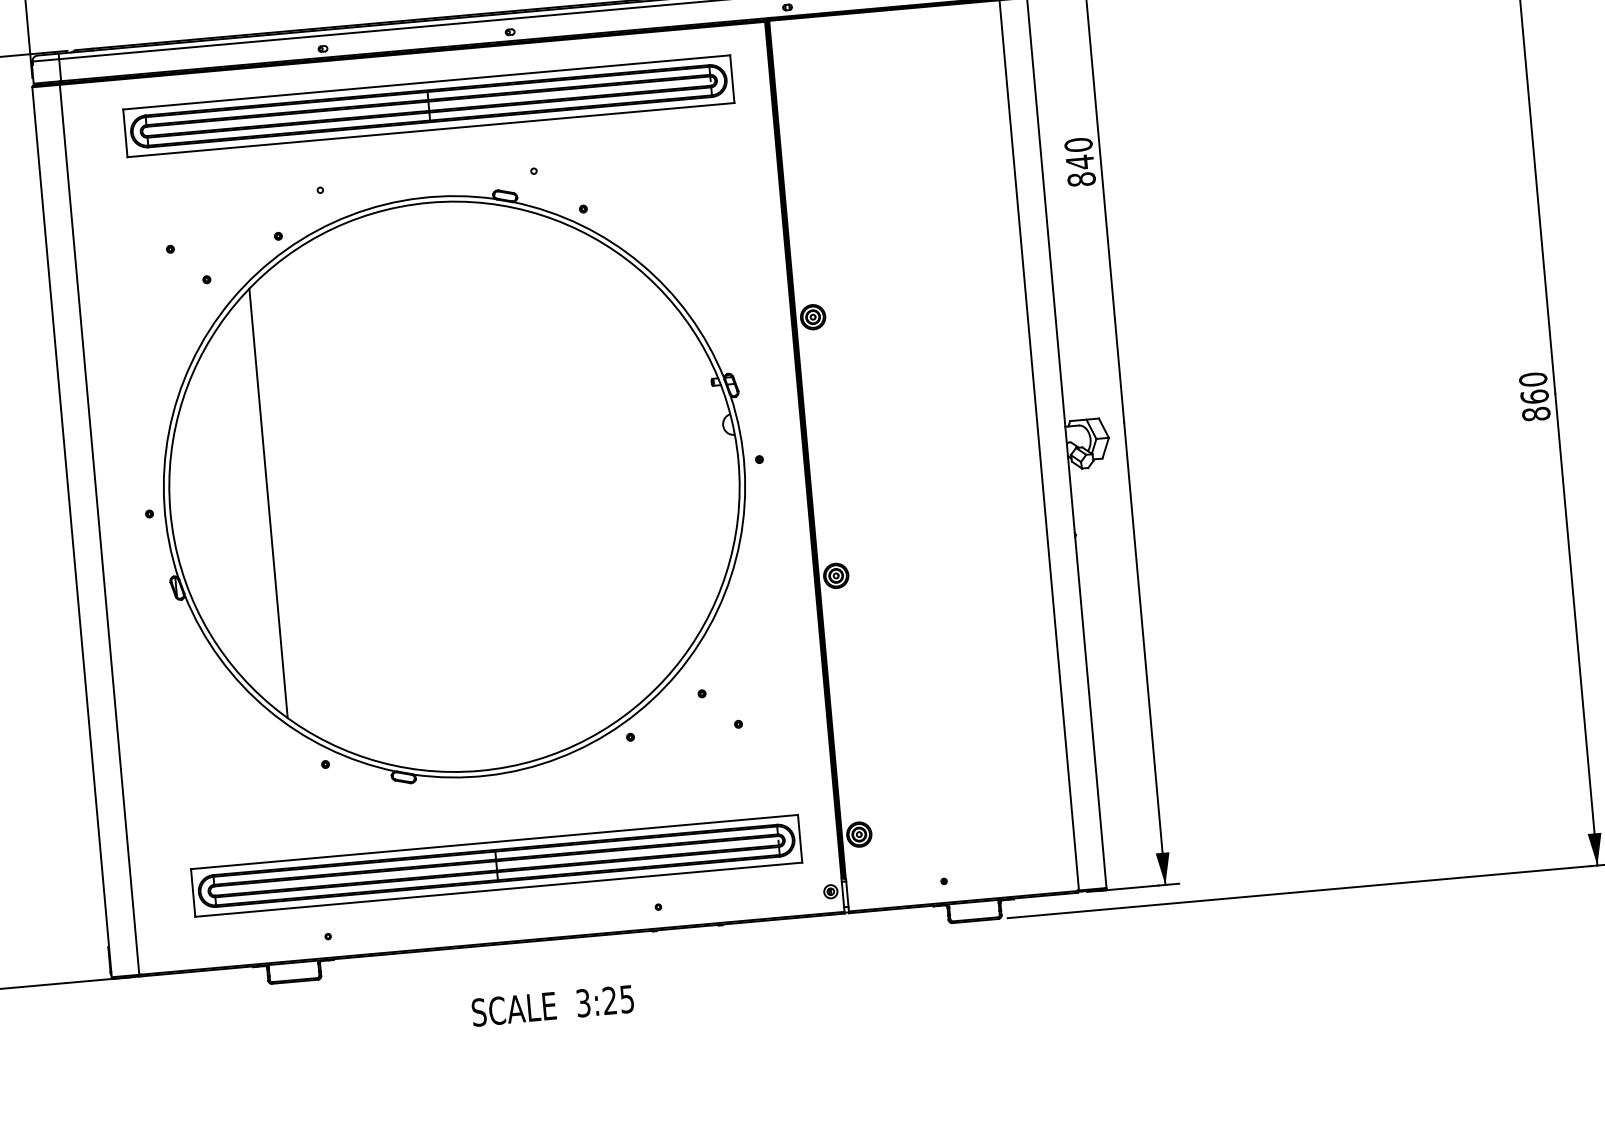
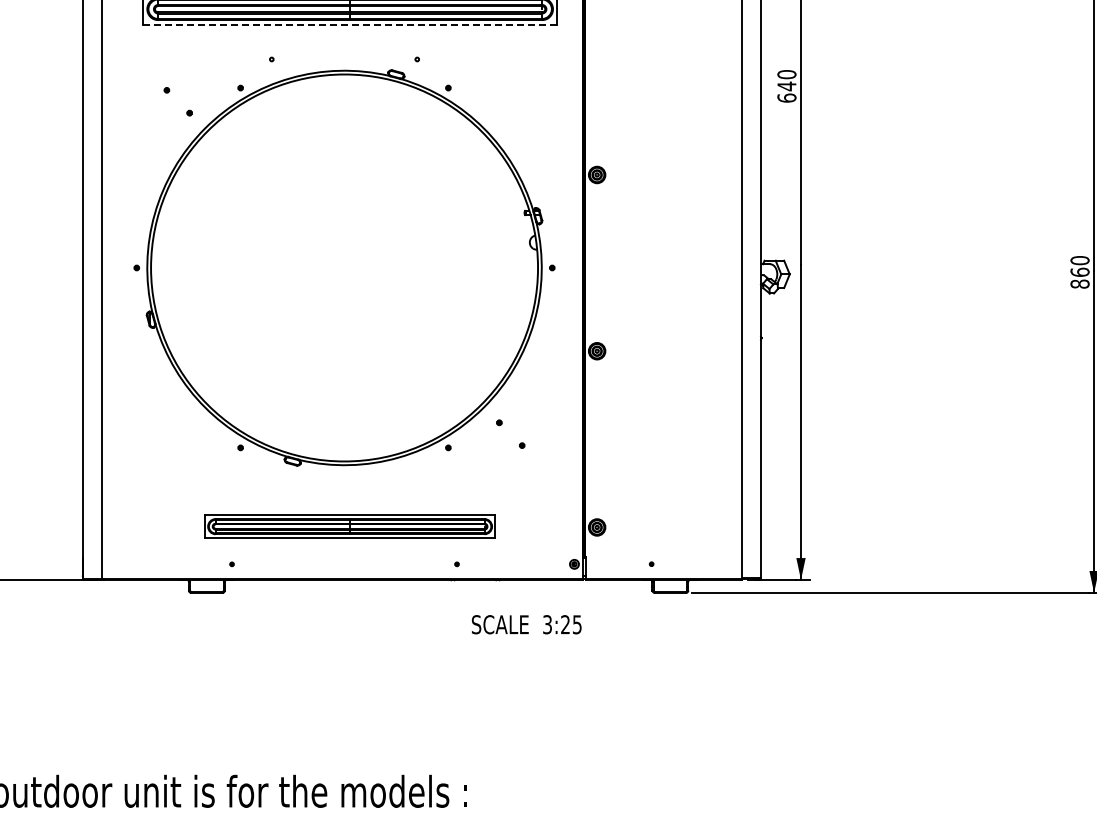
line: (431, 130) -> (350, 25), solid -> dashed
text: (1080, 178) -> (786, 97), 840 -> 640
line: (267, 502) -> (217, 267), removed
part: (495, 865) -> (349, 526), size x0.7
text: (552, 1005) -> (526, 624), moved

